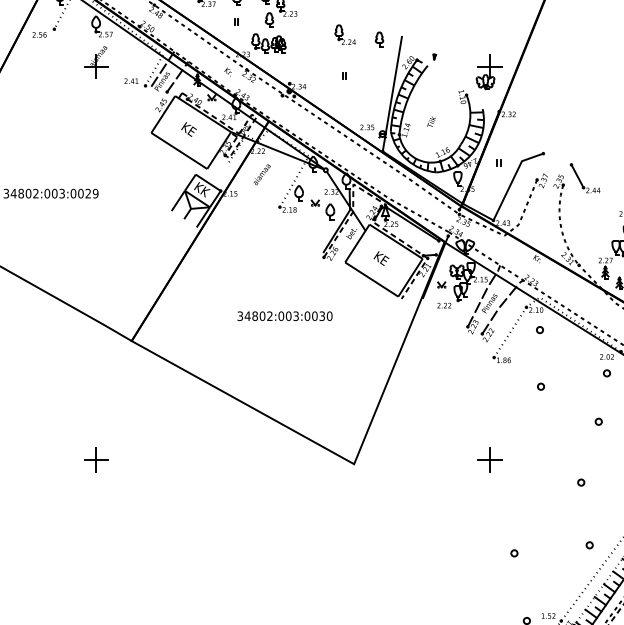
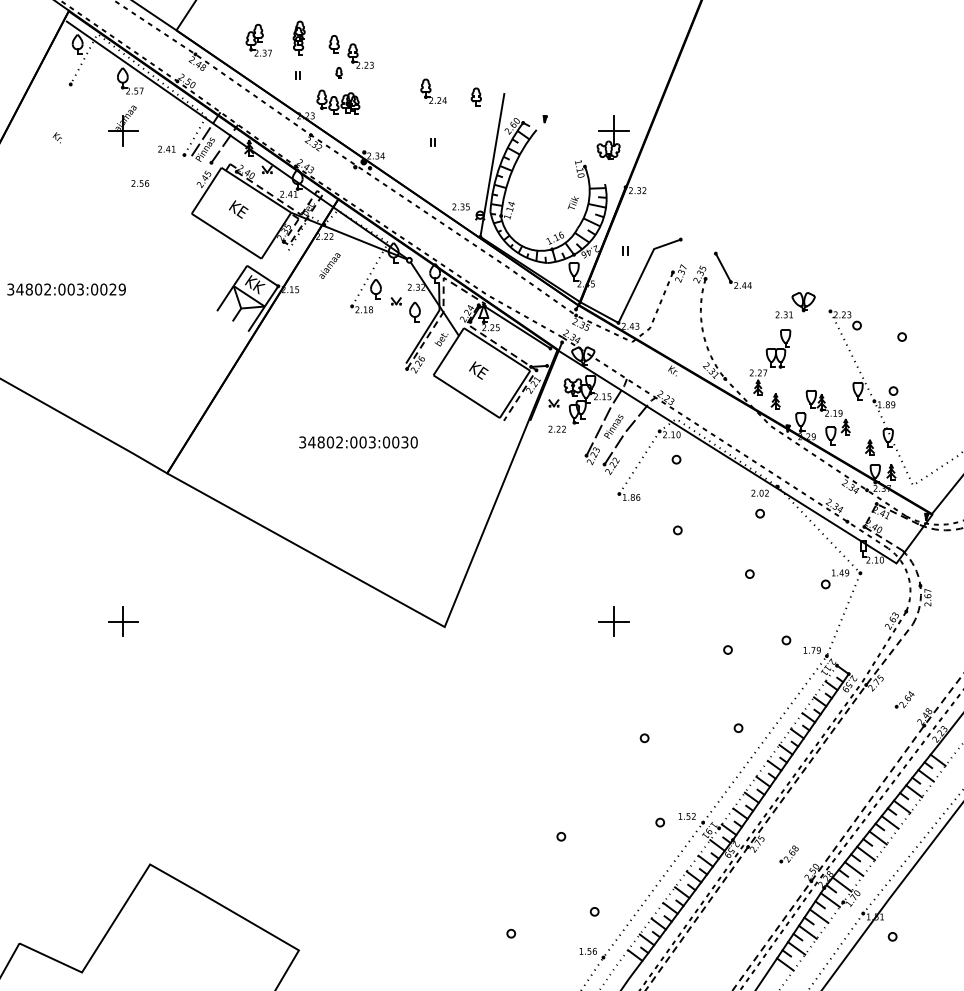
part: (269, 19) -> (338, 72), size x0.6
text: (39, 34) -> (140, 183), moved
text: (227, 71) -> (56, 137), moved
text: (430, 121) -> (572, 202), moved

